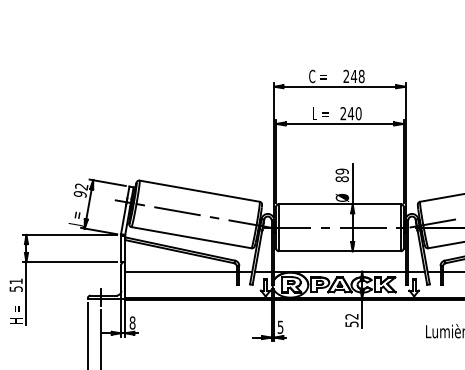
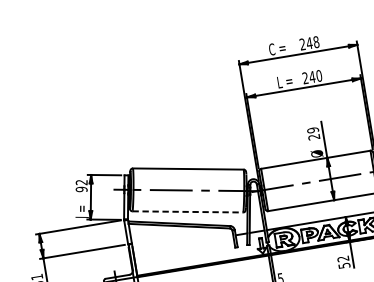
text: (341, 179) -> (313, 137), 89 -> 29
line: (191, 237) -> (187, 211), solid -> dashed
line: (180, 271) -> (182, 243), removed

